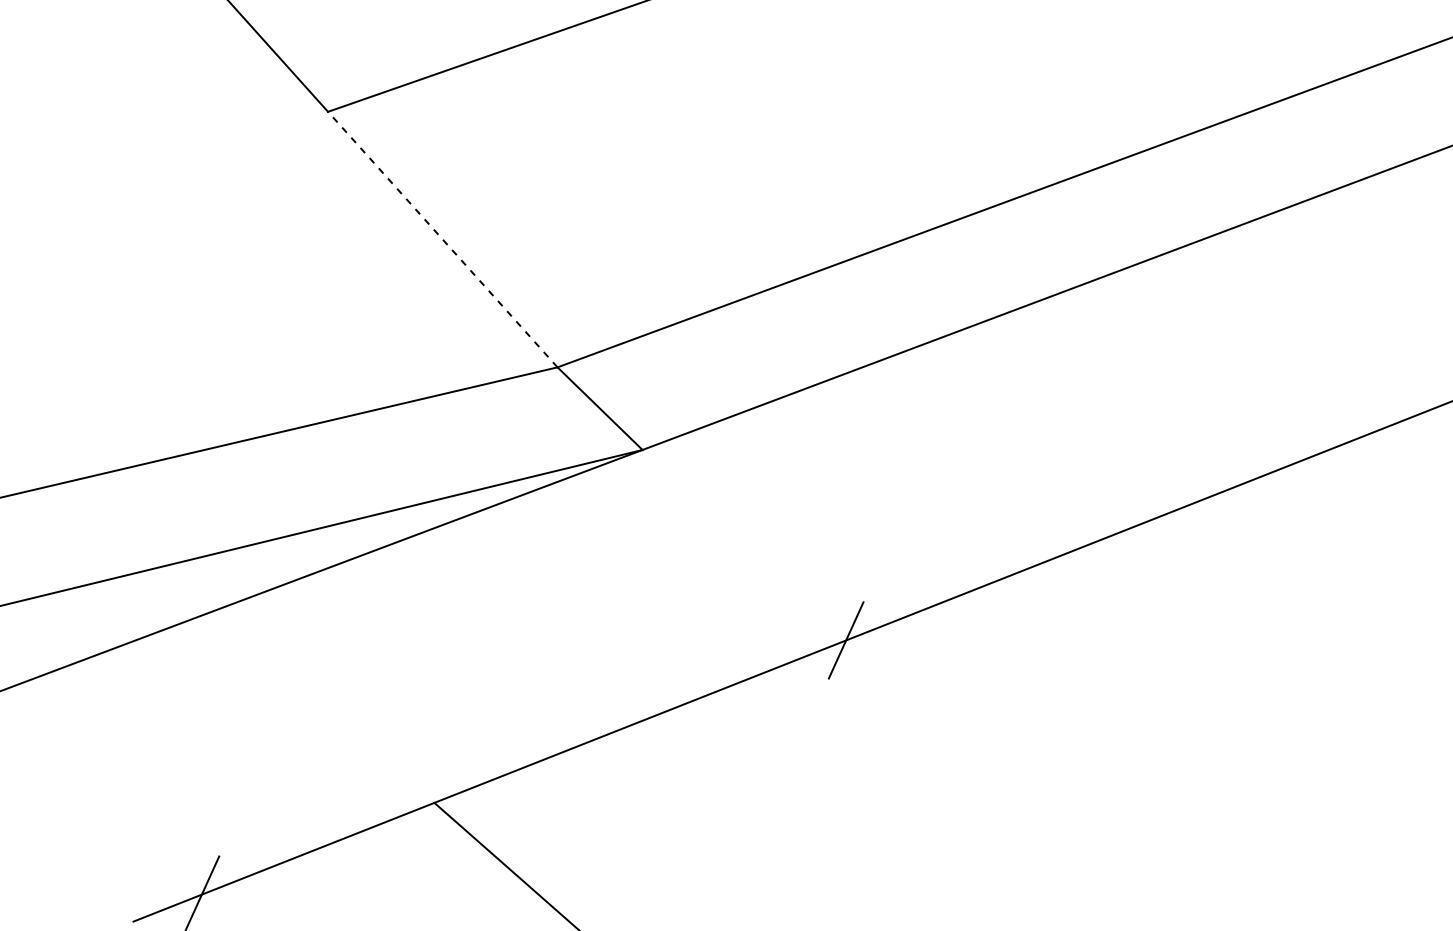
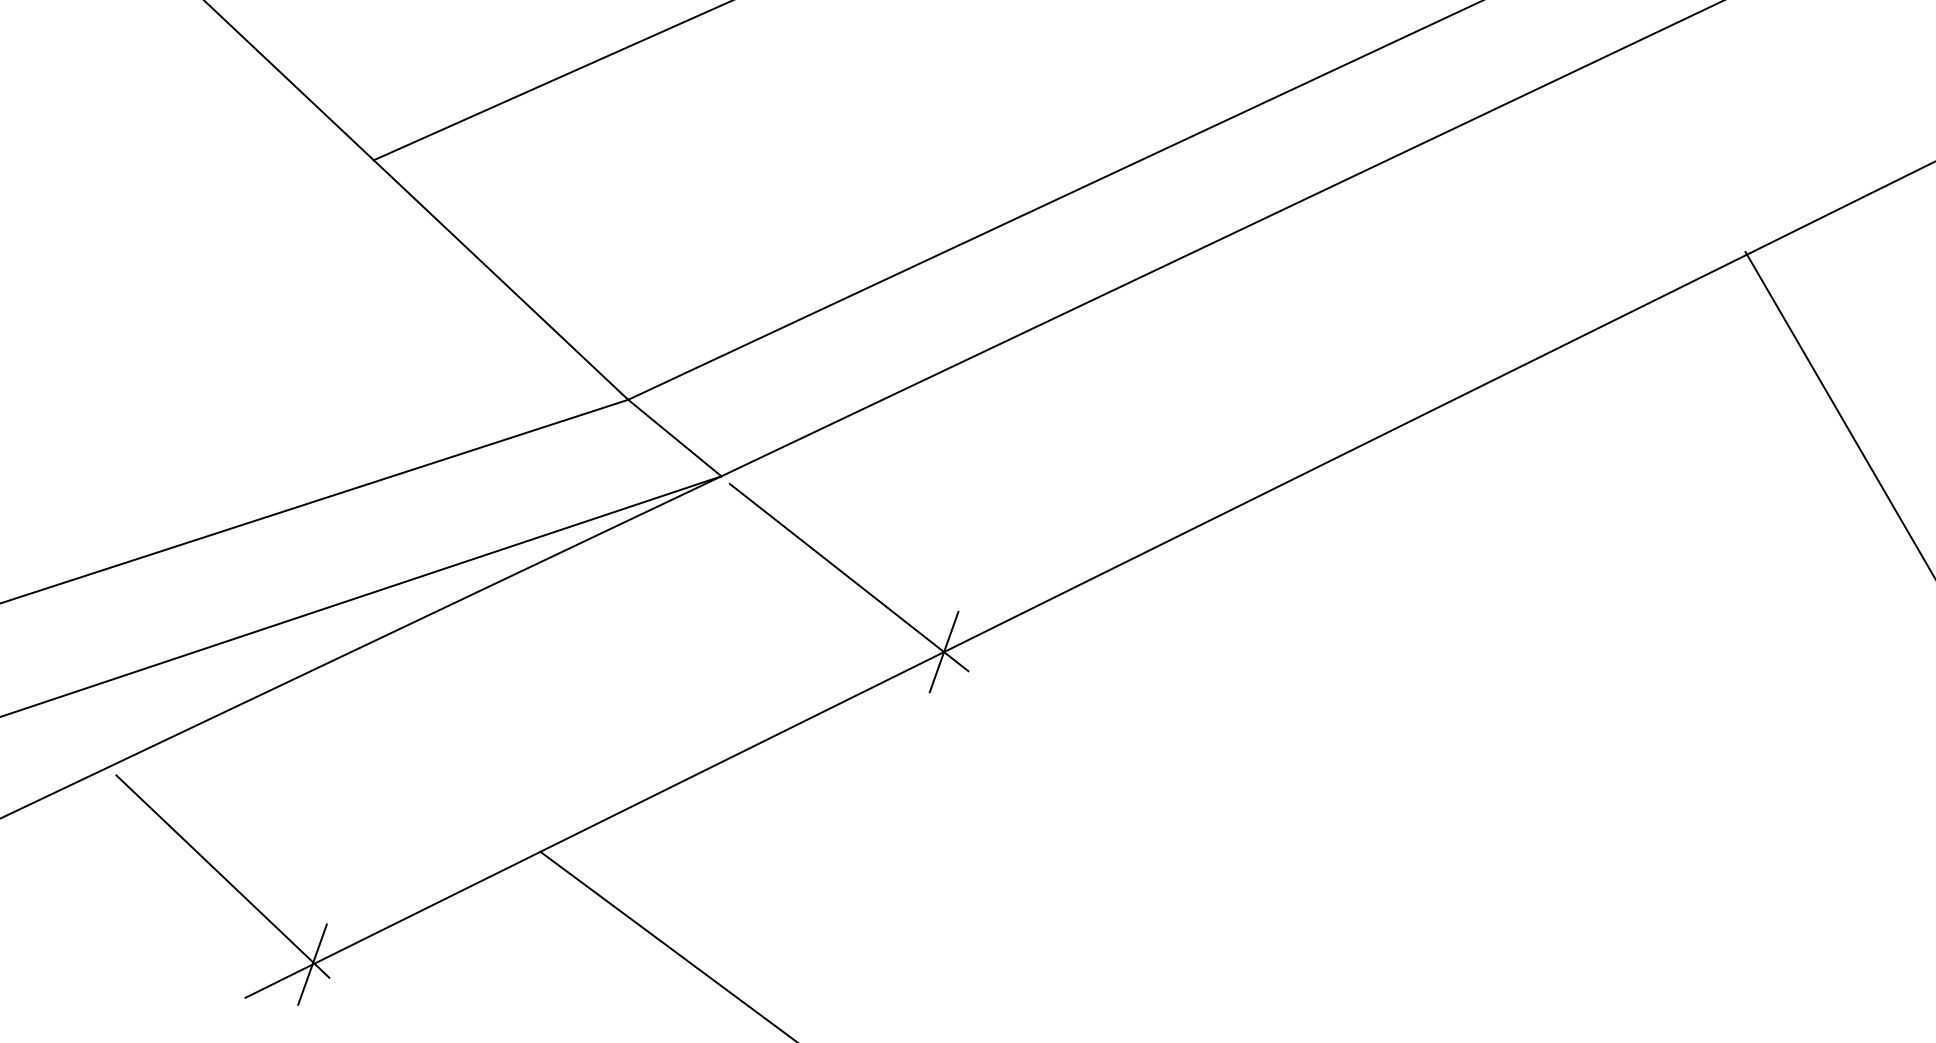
line: (443, 240) -> (501, 280), dashed -> solid
line: (758, 559) -> (848, 577), added
line: (120, 800) -> (222, 876), added

